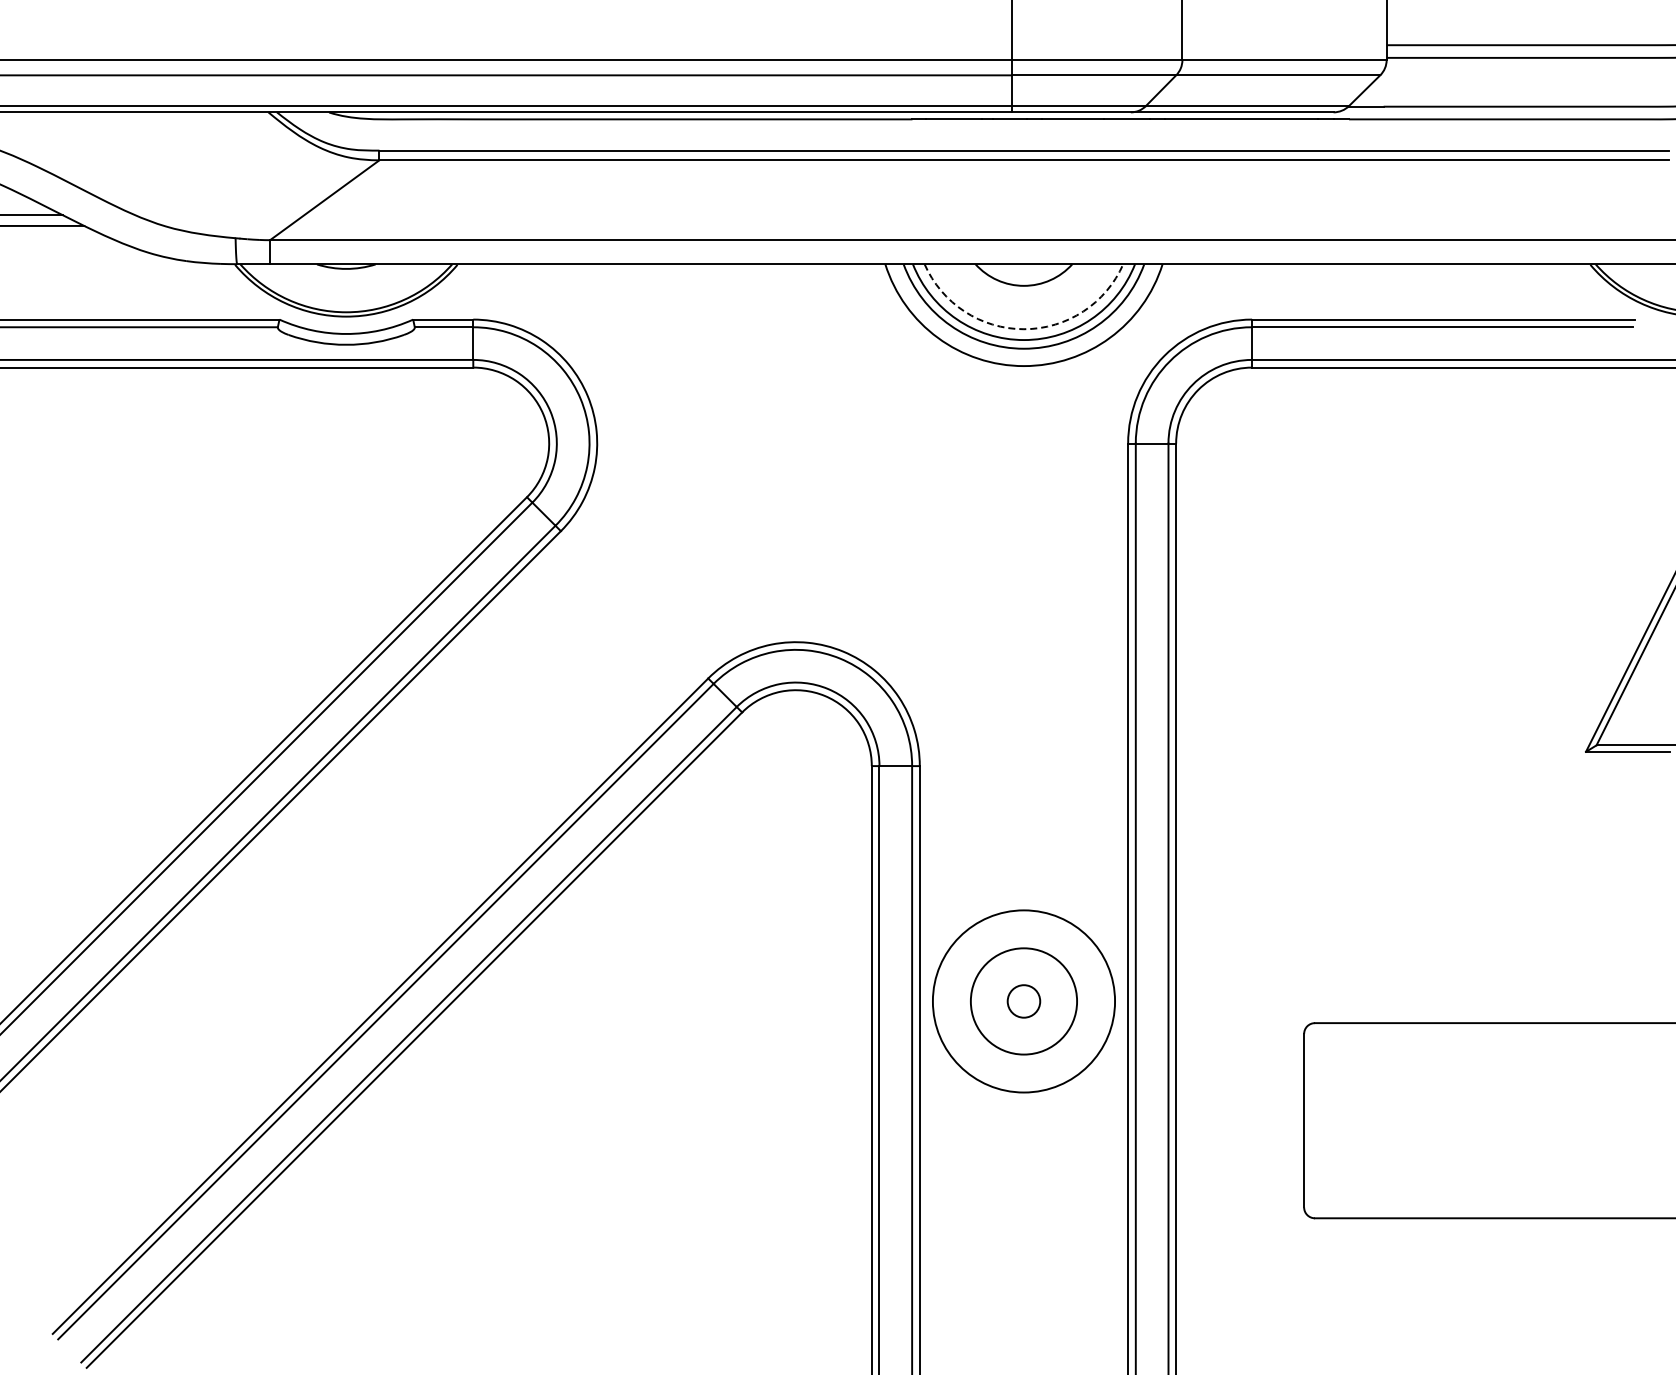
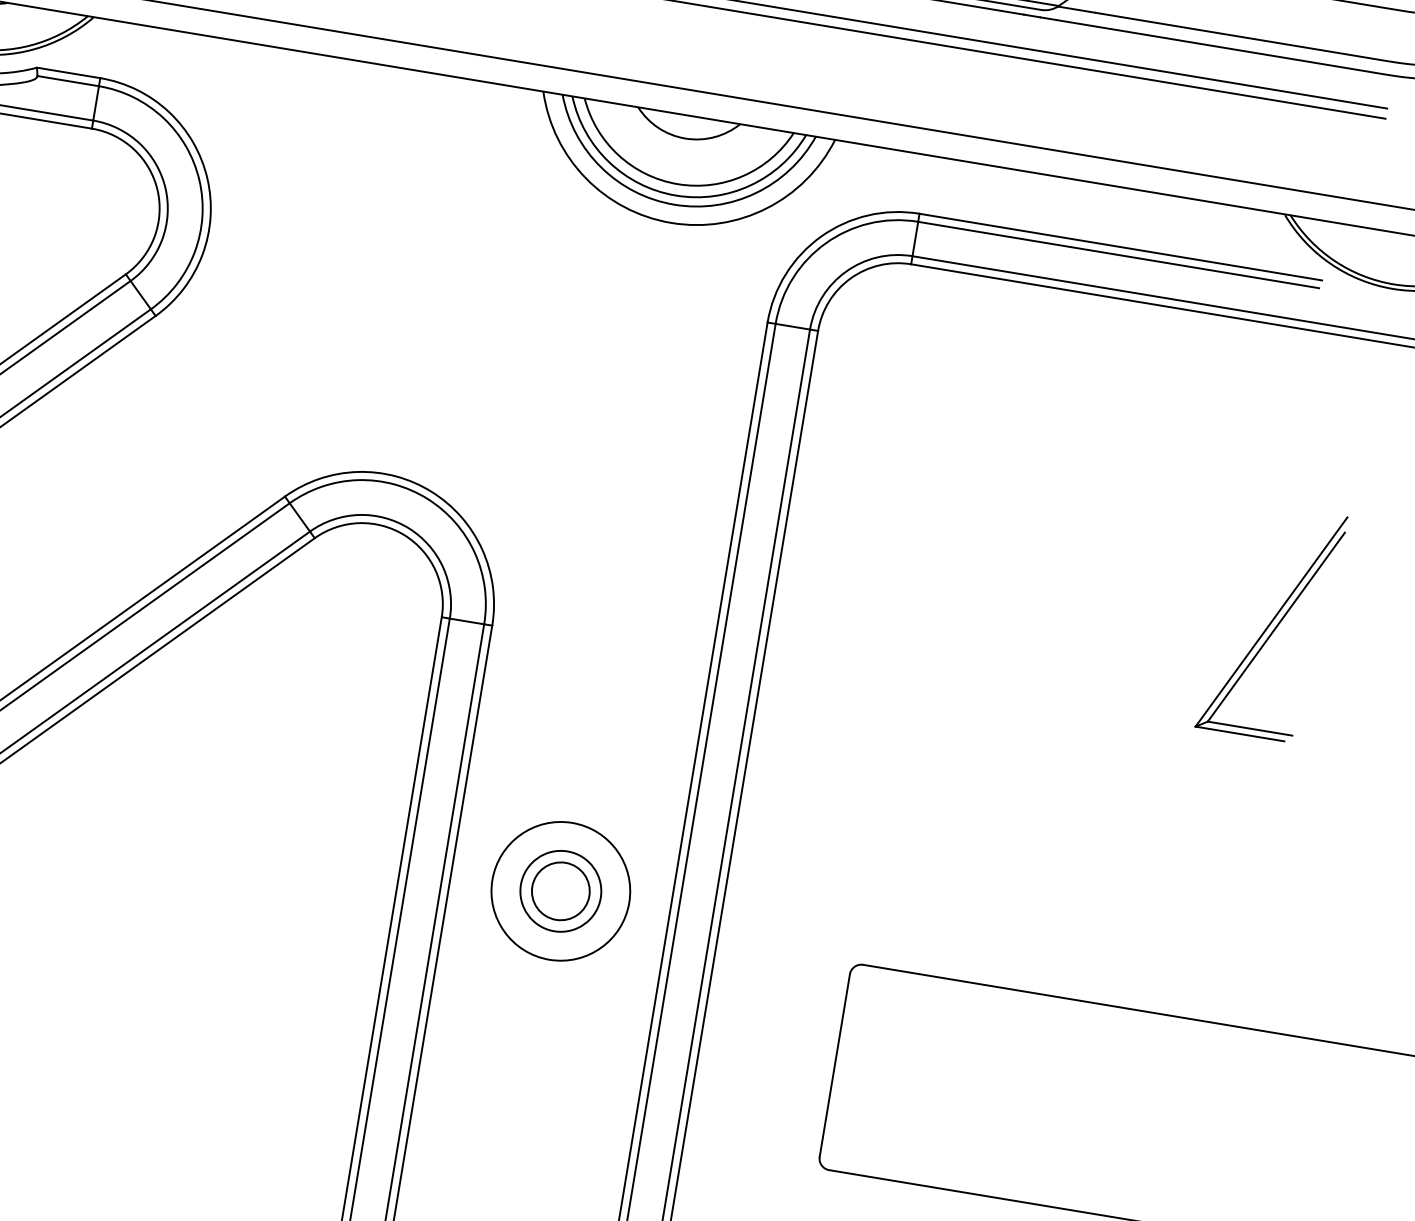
arc: (1023, 329) -> (677, 184), dashed -> solid
circle: (1023, 1001) -> (560, 891), size x0.71
circle: (1023, 1001) -> (560, 891), size x0.71
circle: (1023, 1001) -> (560, 891), size x1.67

